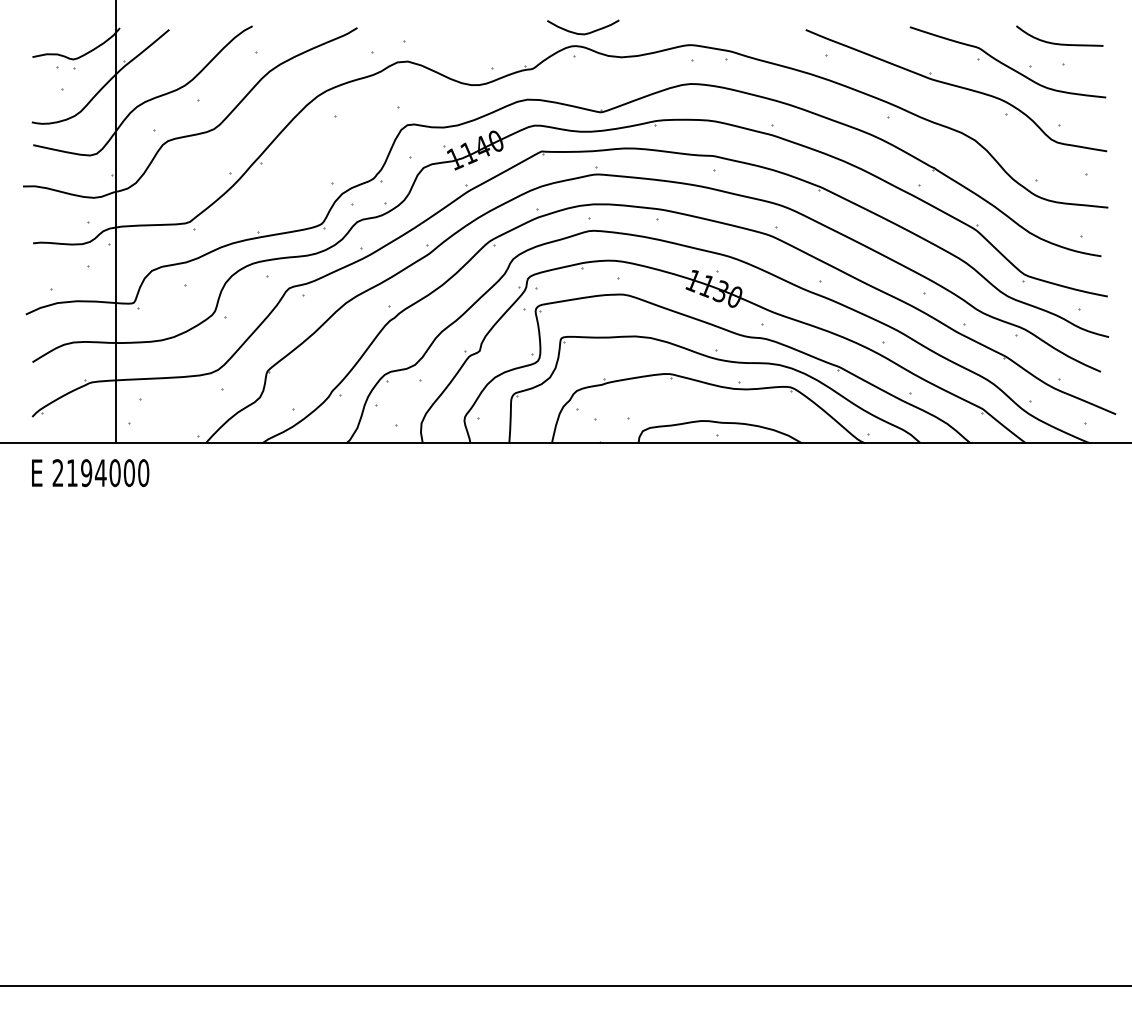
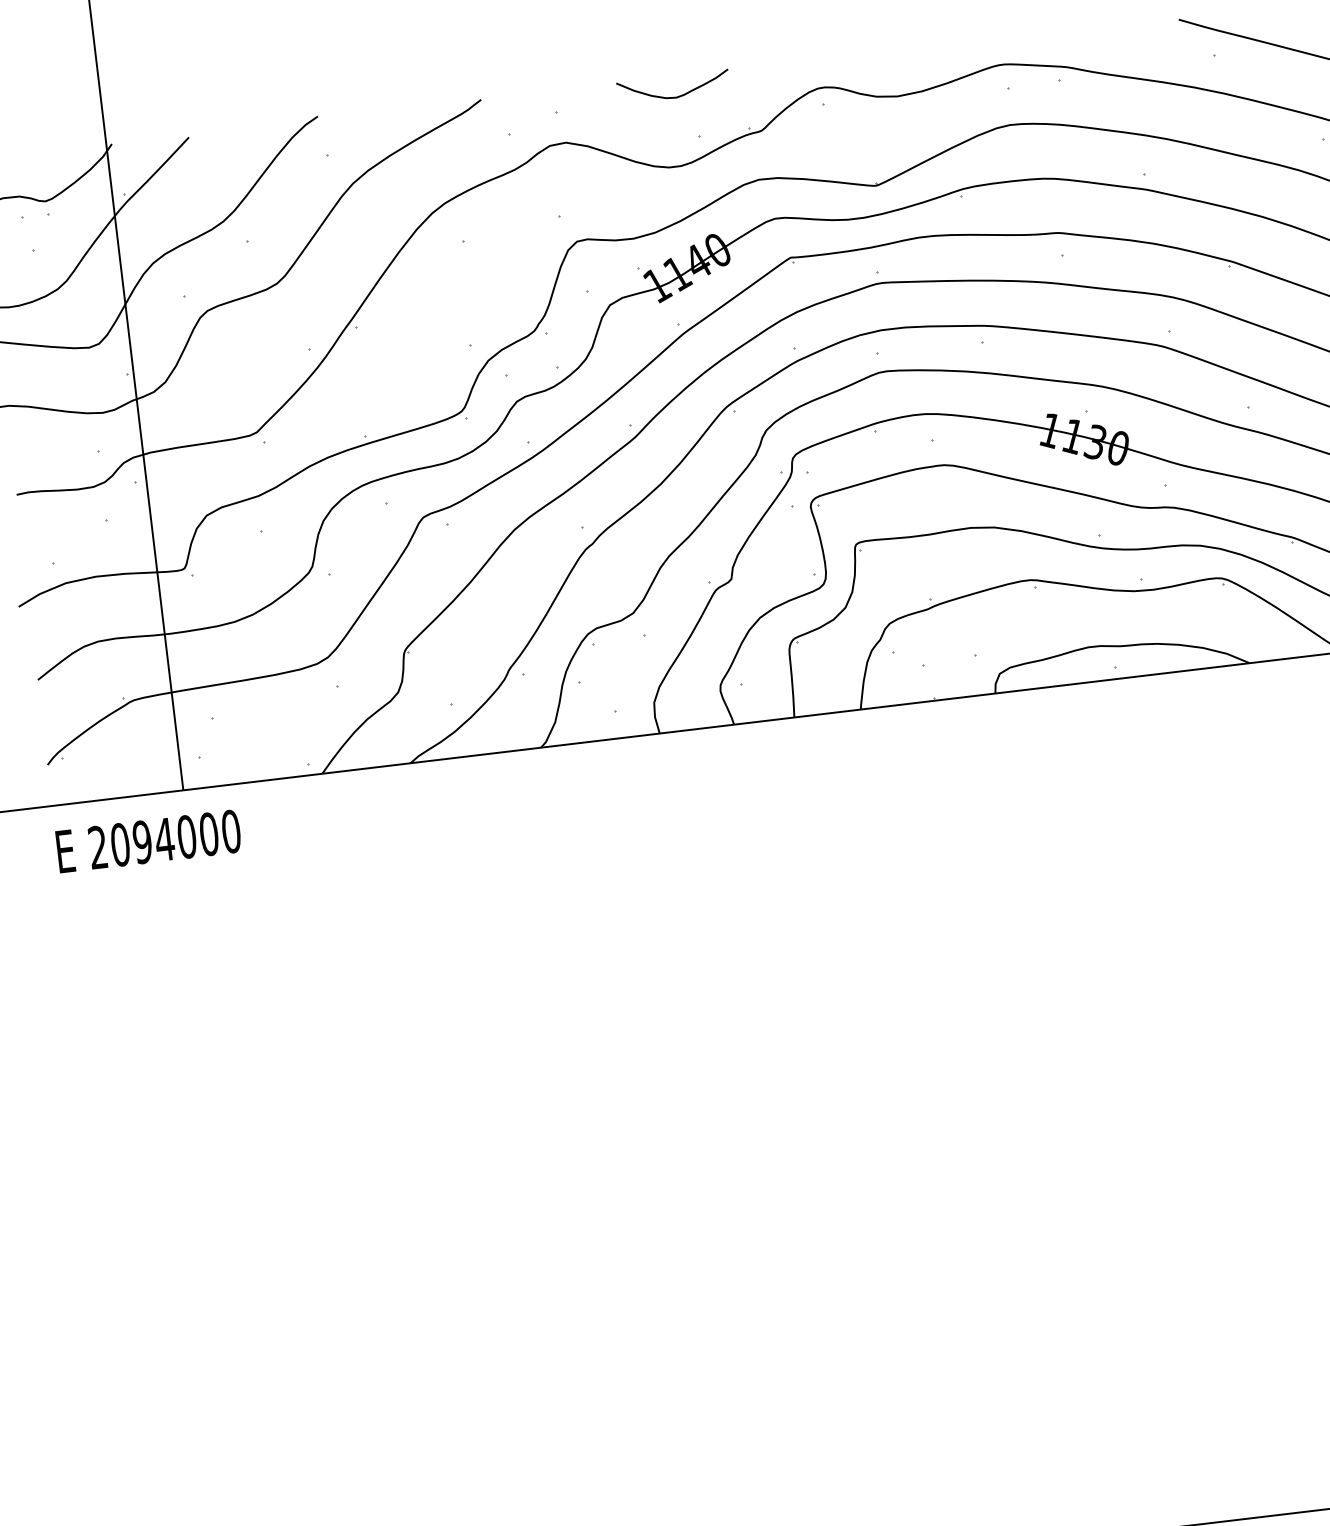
curve: (583, 33) -> (674, 96), moved
text: (71, 473) -> (119, 845), 2194000 -> 2094000

